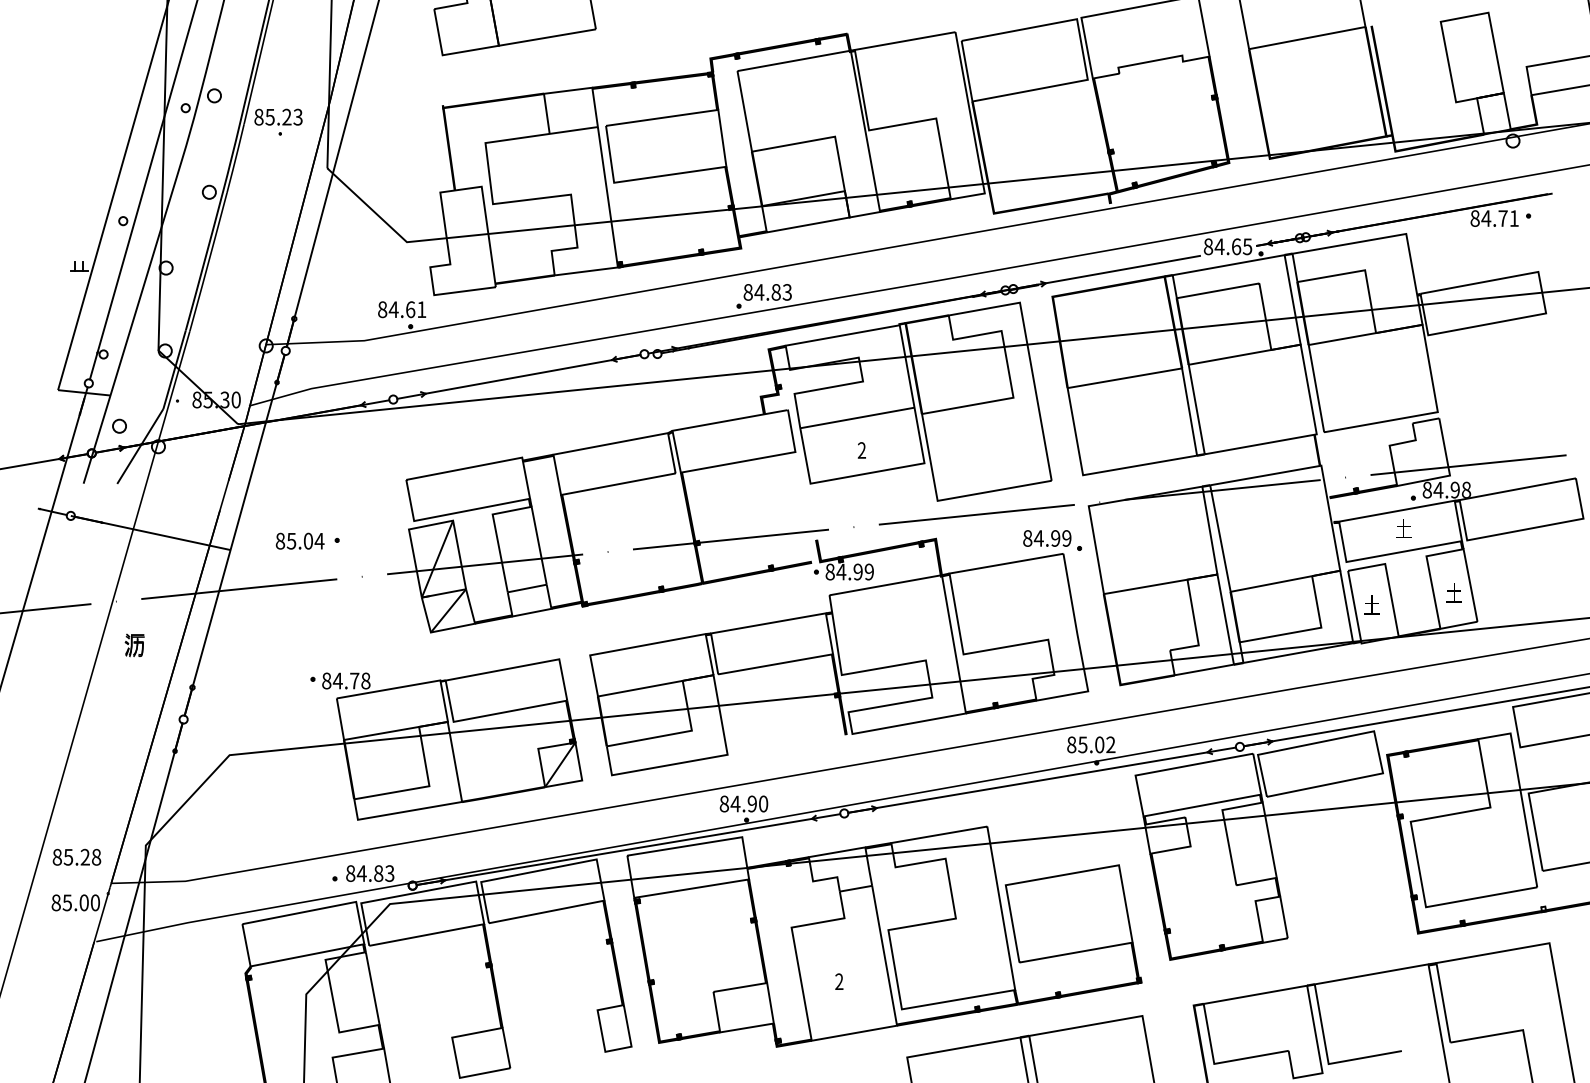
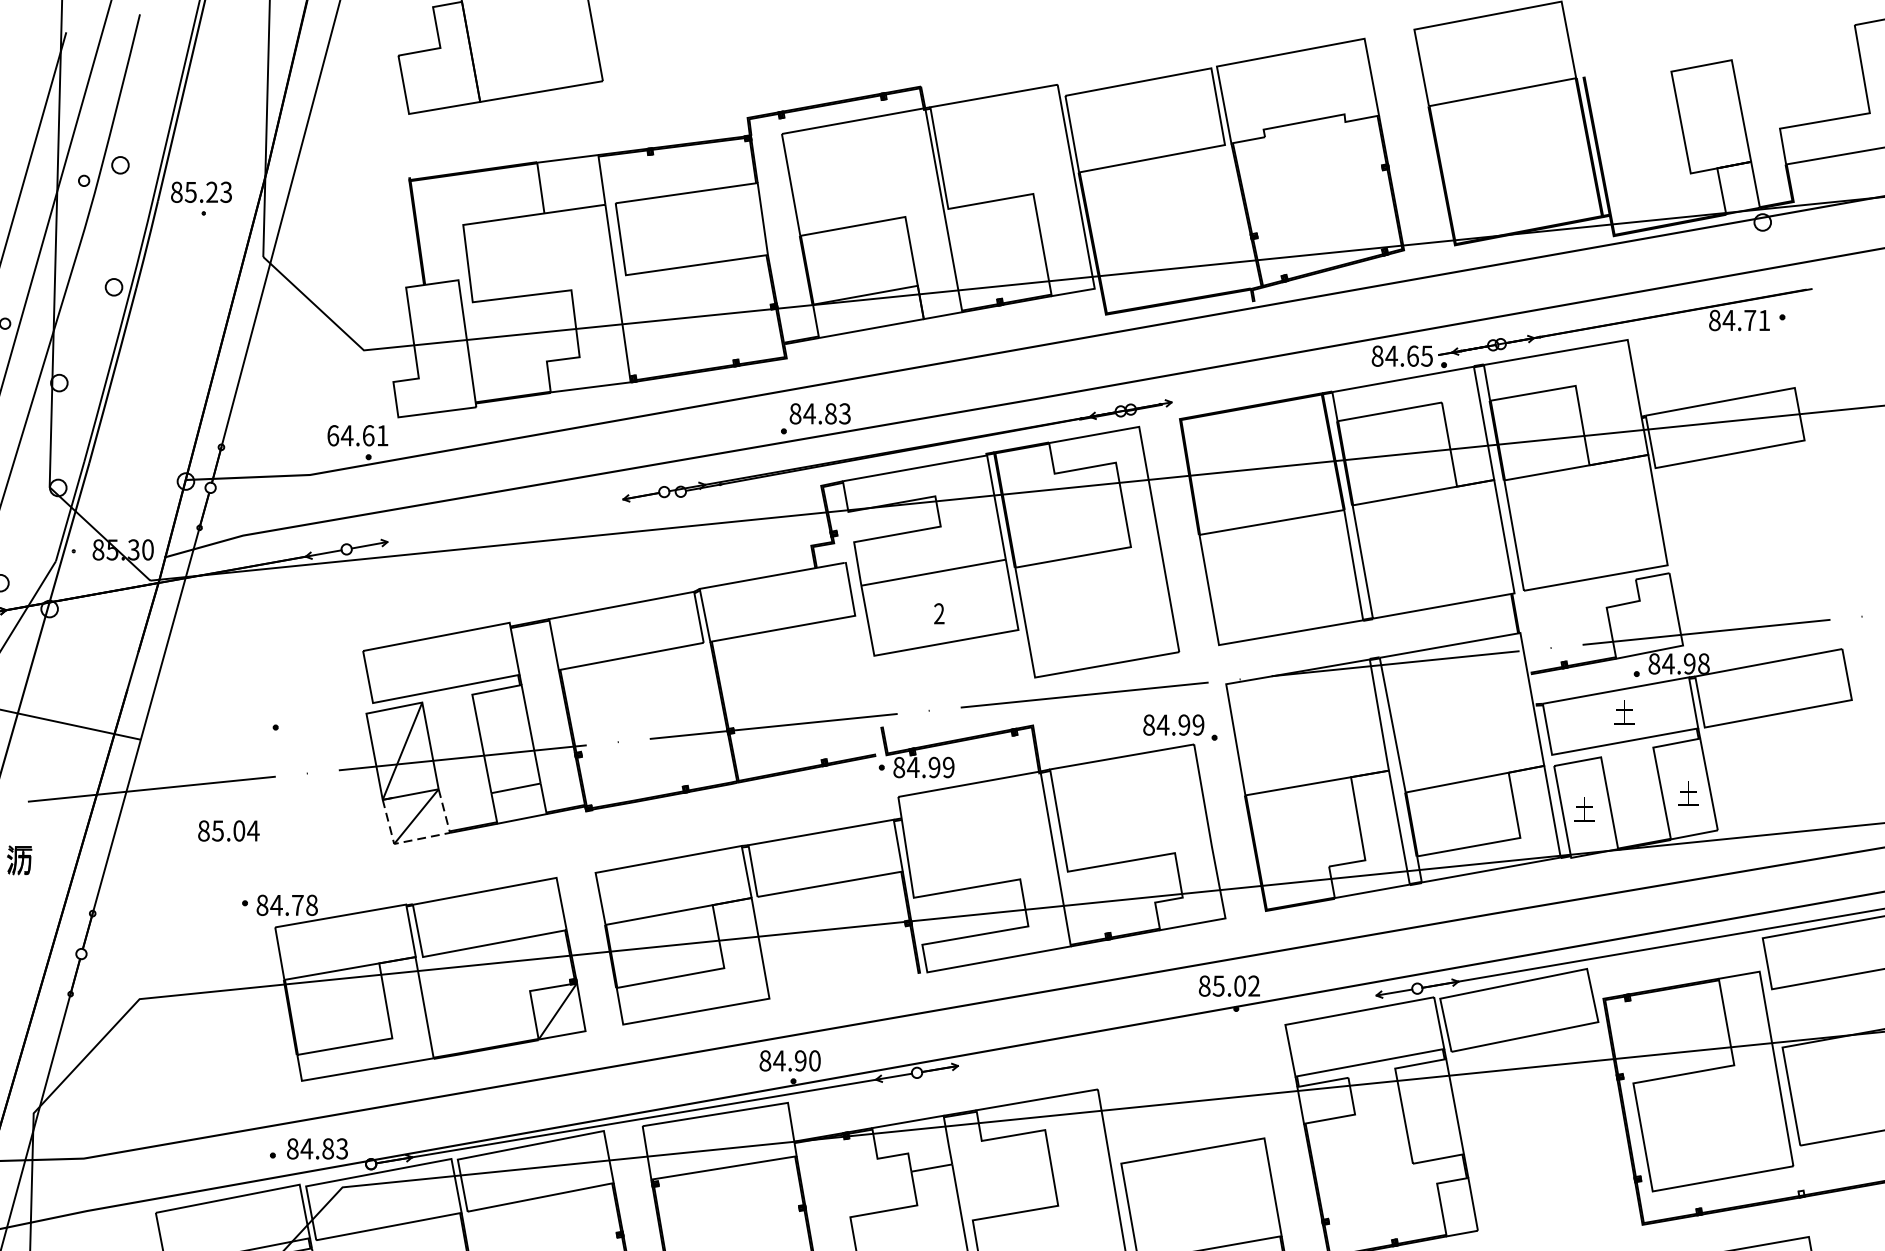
line: (1122, 269) -> (1268, 384), removed
text: (382, 309) -> (332, 435), 84.61 -> 64.61
line: (518, 376) -> (504, 520), removed
text: (299, 540) -> (228, 830), moved
line: (452, 628) -> (421, 838), solid -> dashed
line: (1041, 780) -> (1166, 1031), removed

